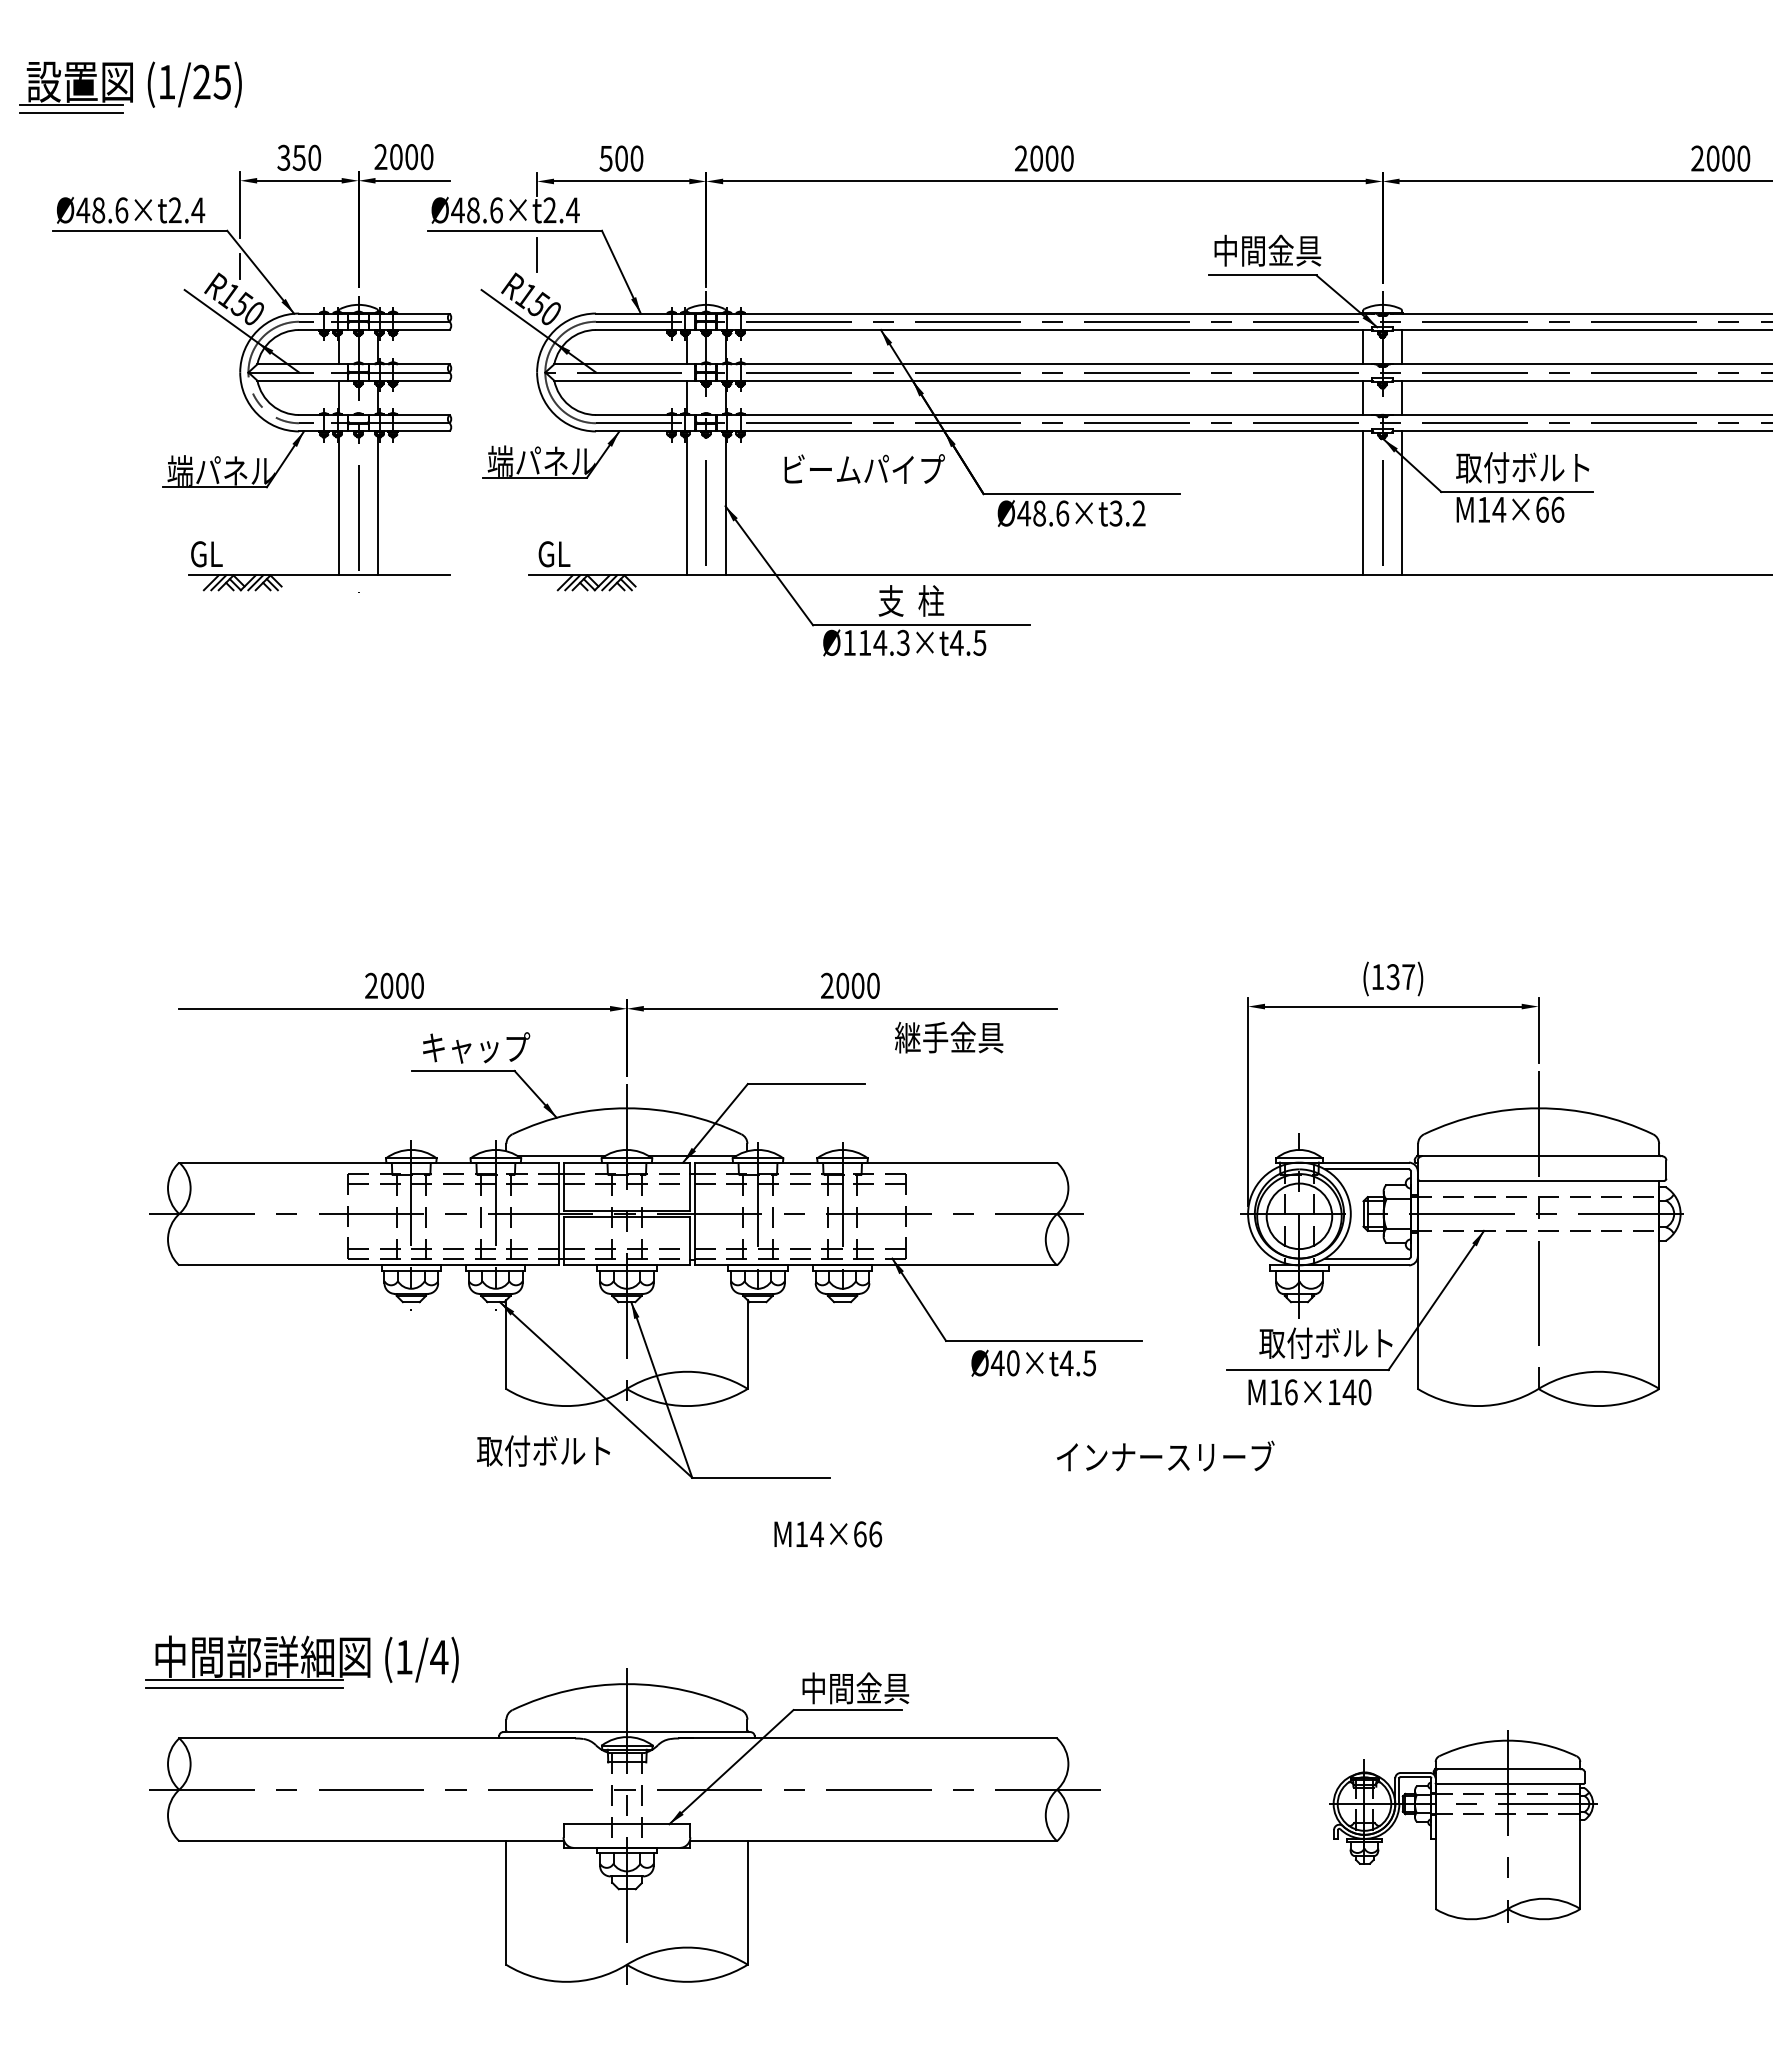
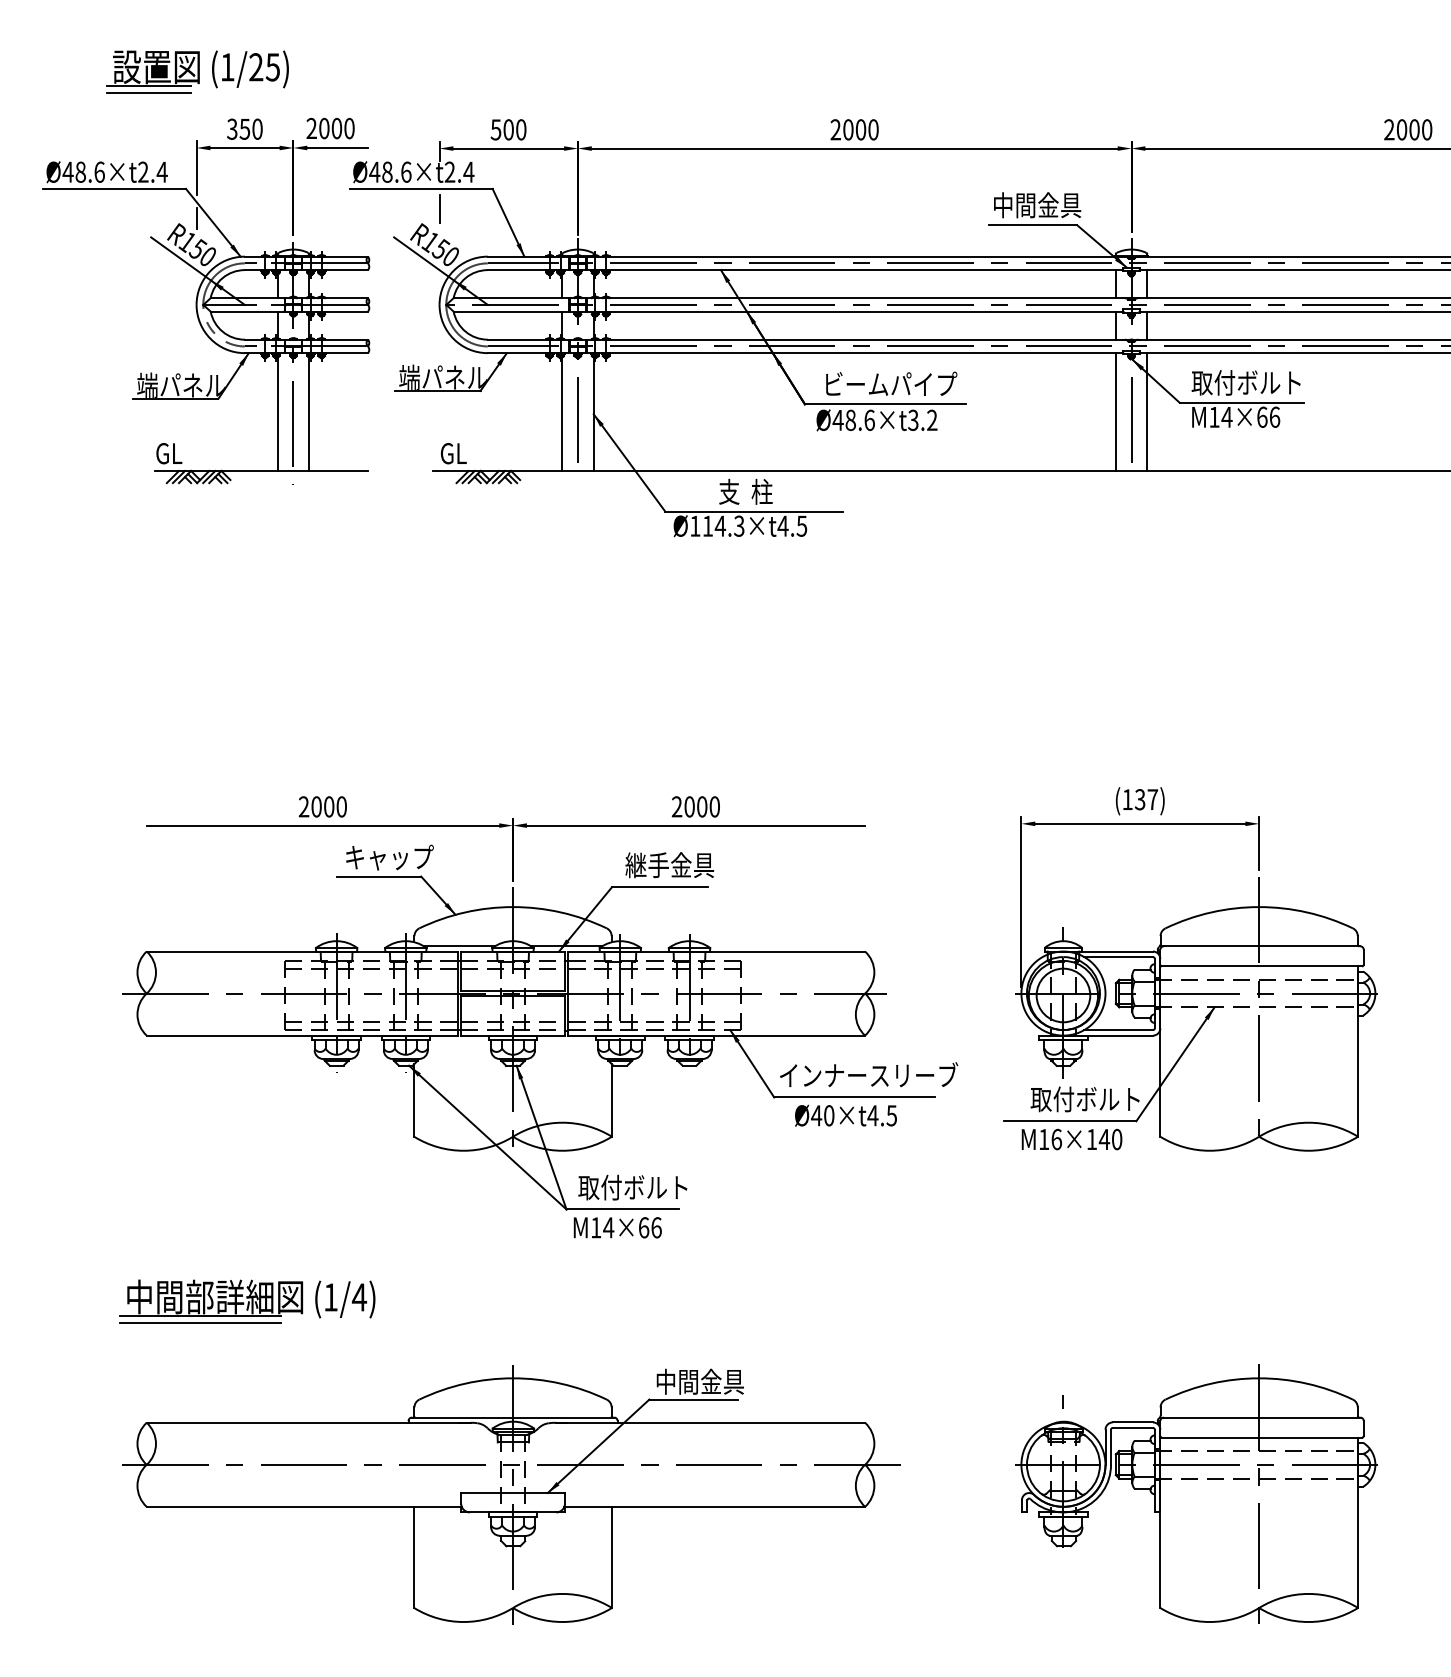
part: (130, 87) -> (197, 71), moved
text: (864, 468) -> (891, 383), moved
text: (948, 1037) -> (669, 865), moved
text: (543, 1450) -> (632, 1187), moved
text: (1166, 1455) -> (869, 1074), moved
text: (827, 1534) -> (617, 1227), moved
part: (302, 1662) -> (247, 1301), moved
part: (1462, 1824) -> (1196, 1493), size x1.67

